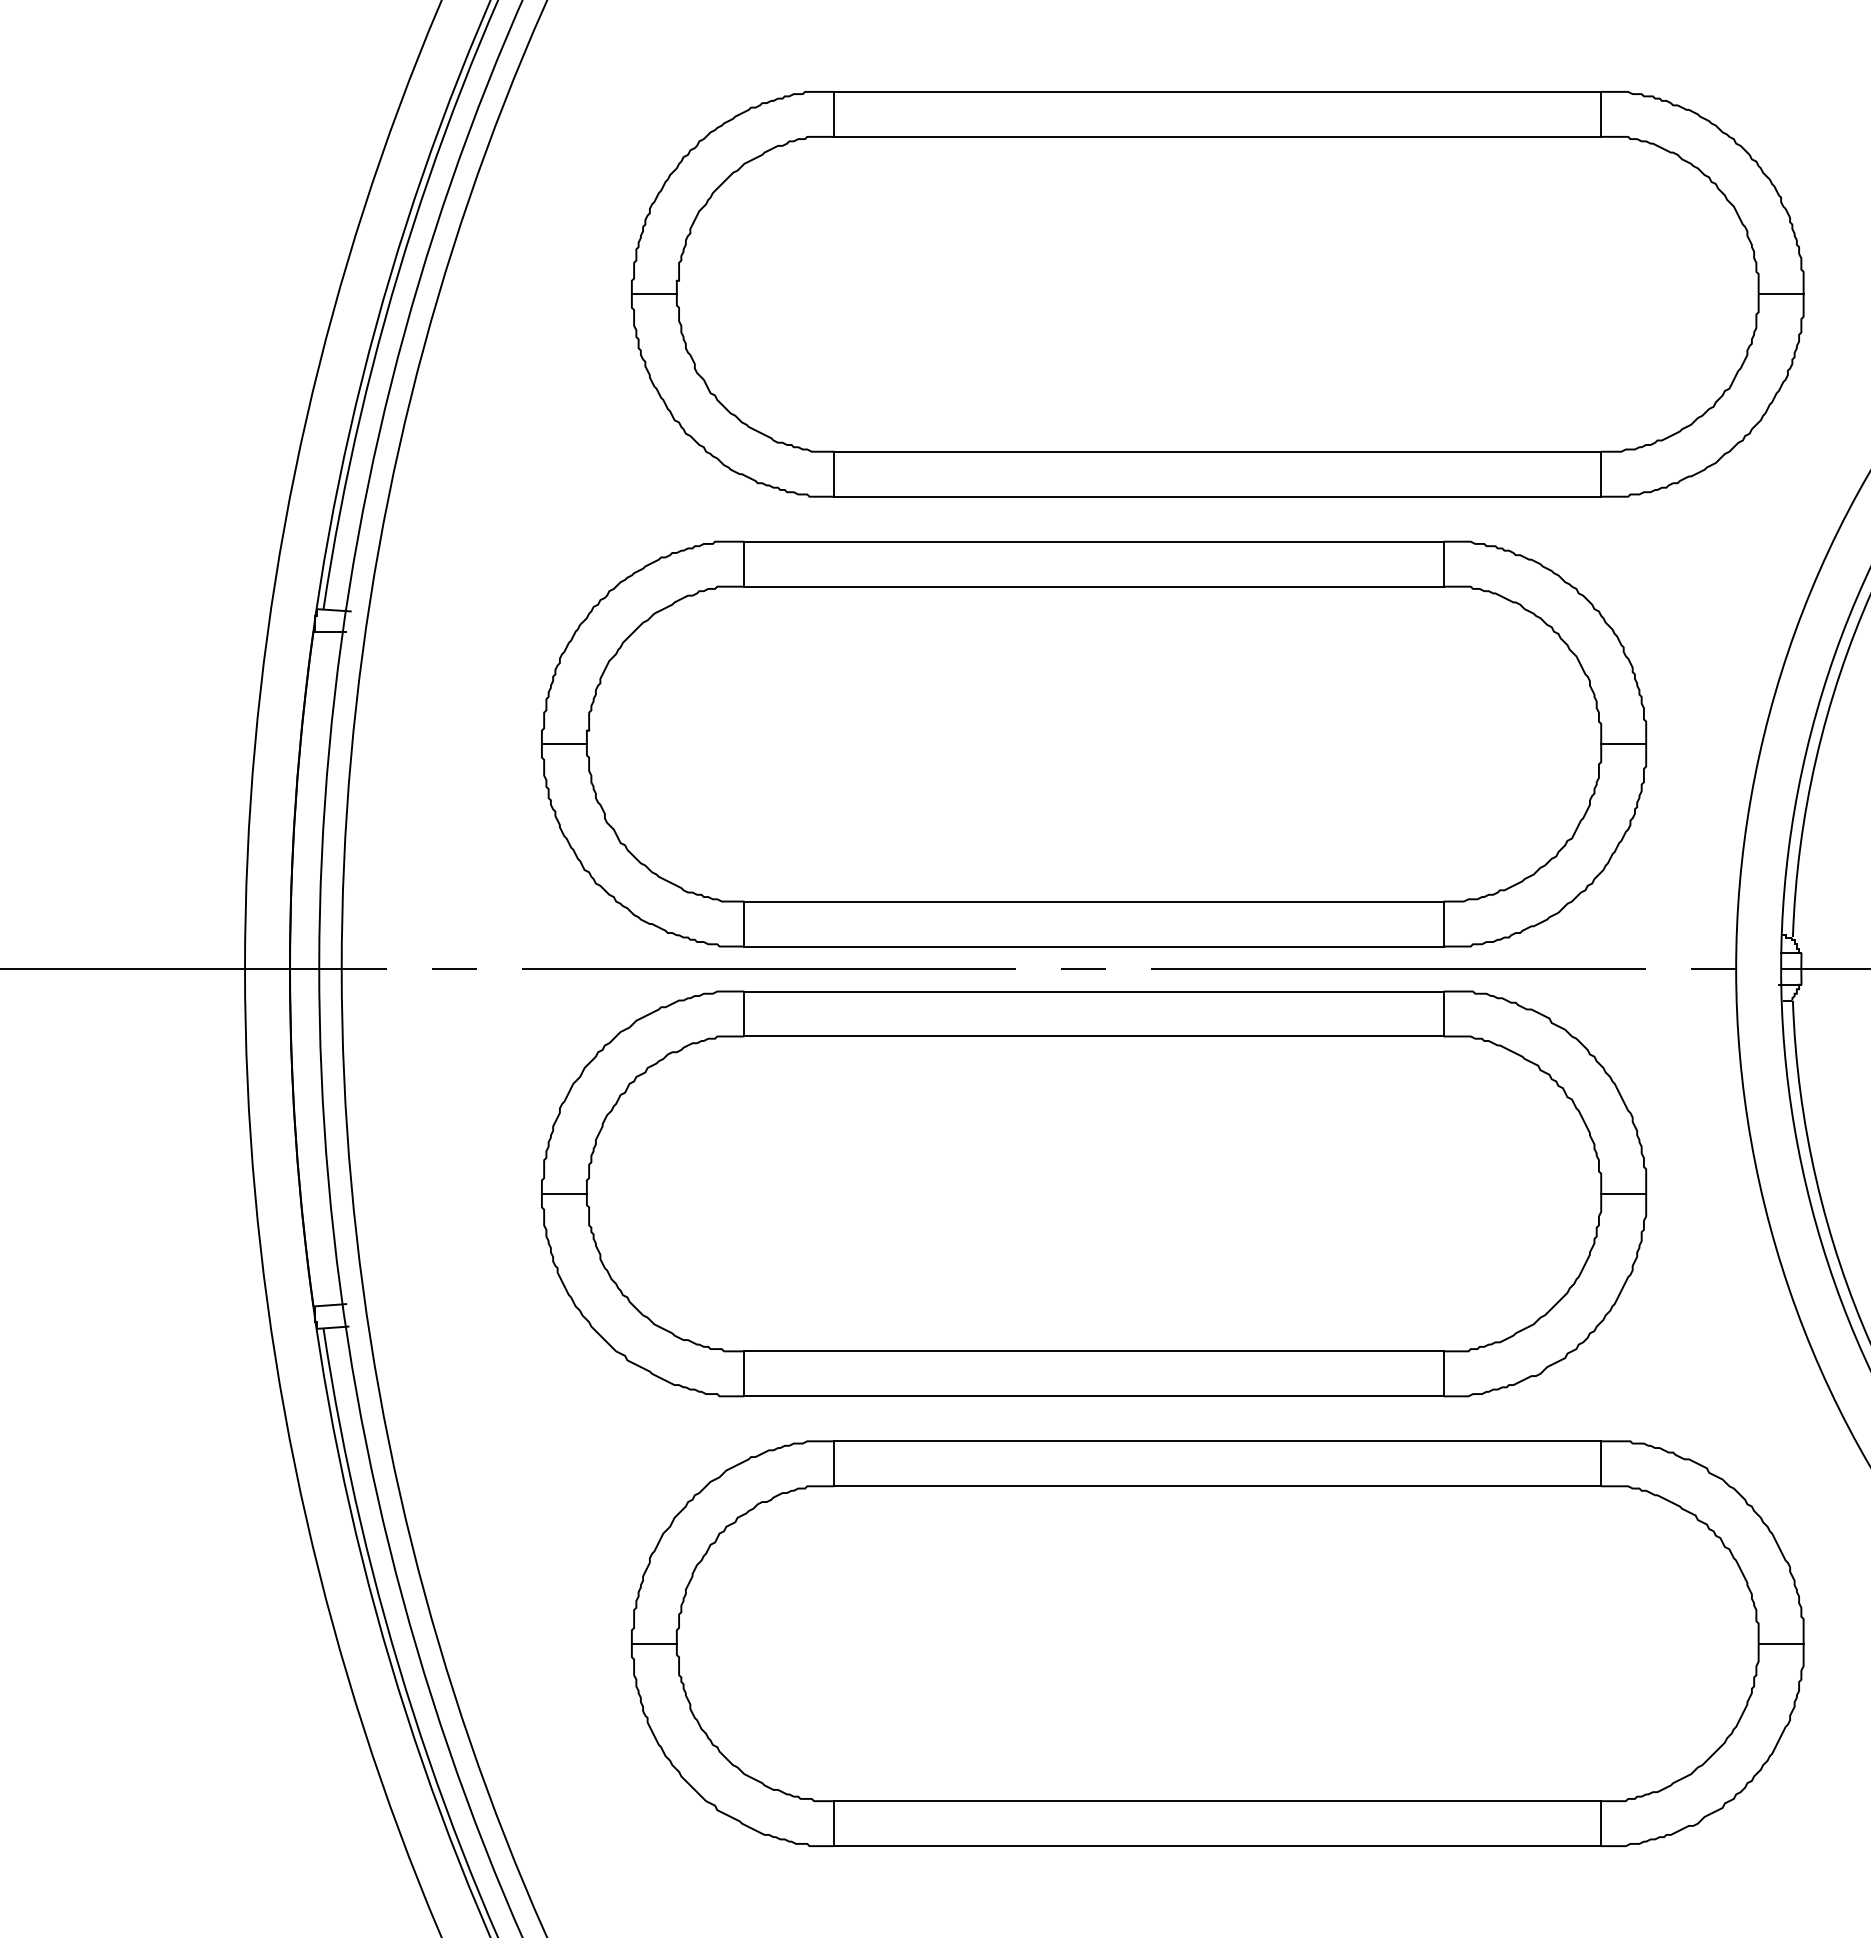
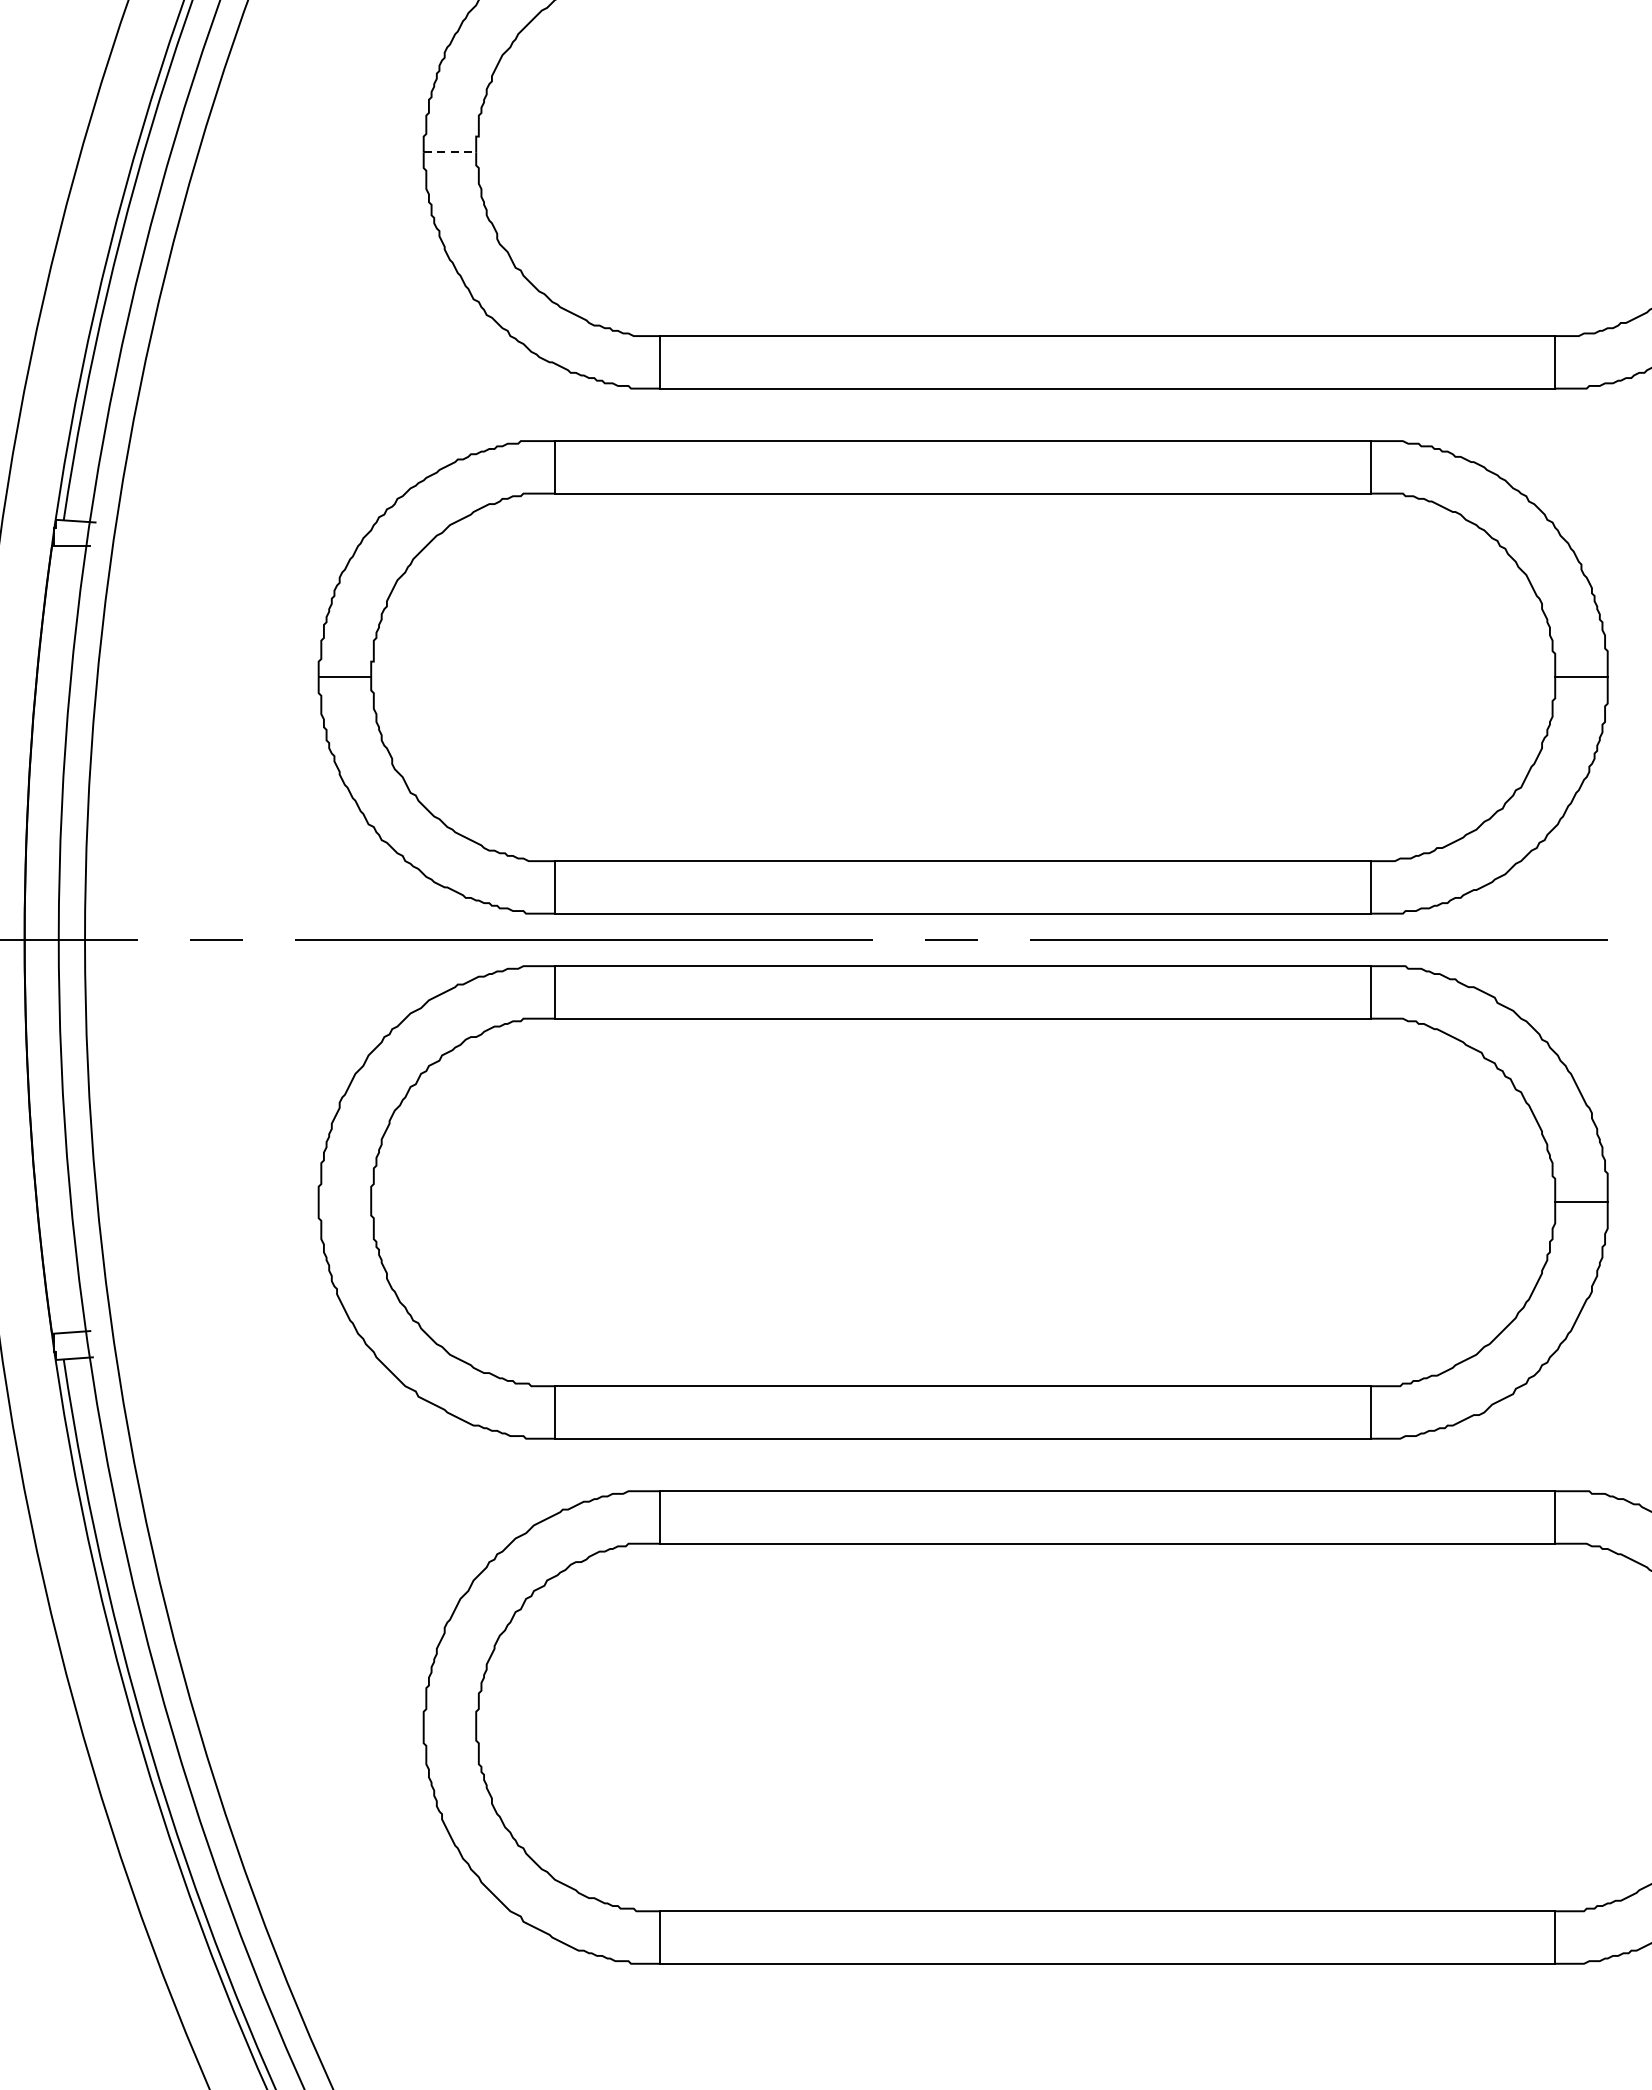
line: (654, 294) -> (450, 152), solid -> dashed
line: (563, 1193) -> (343, 1201), removed
line: (653, 1643) -> (448, 1727), removed

